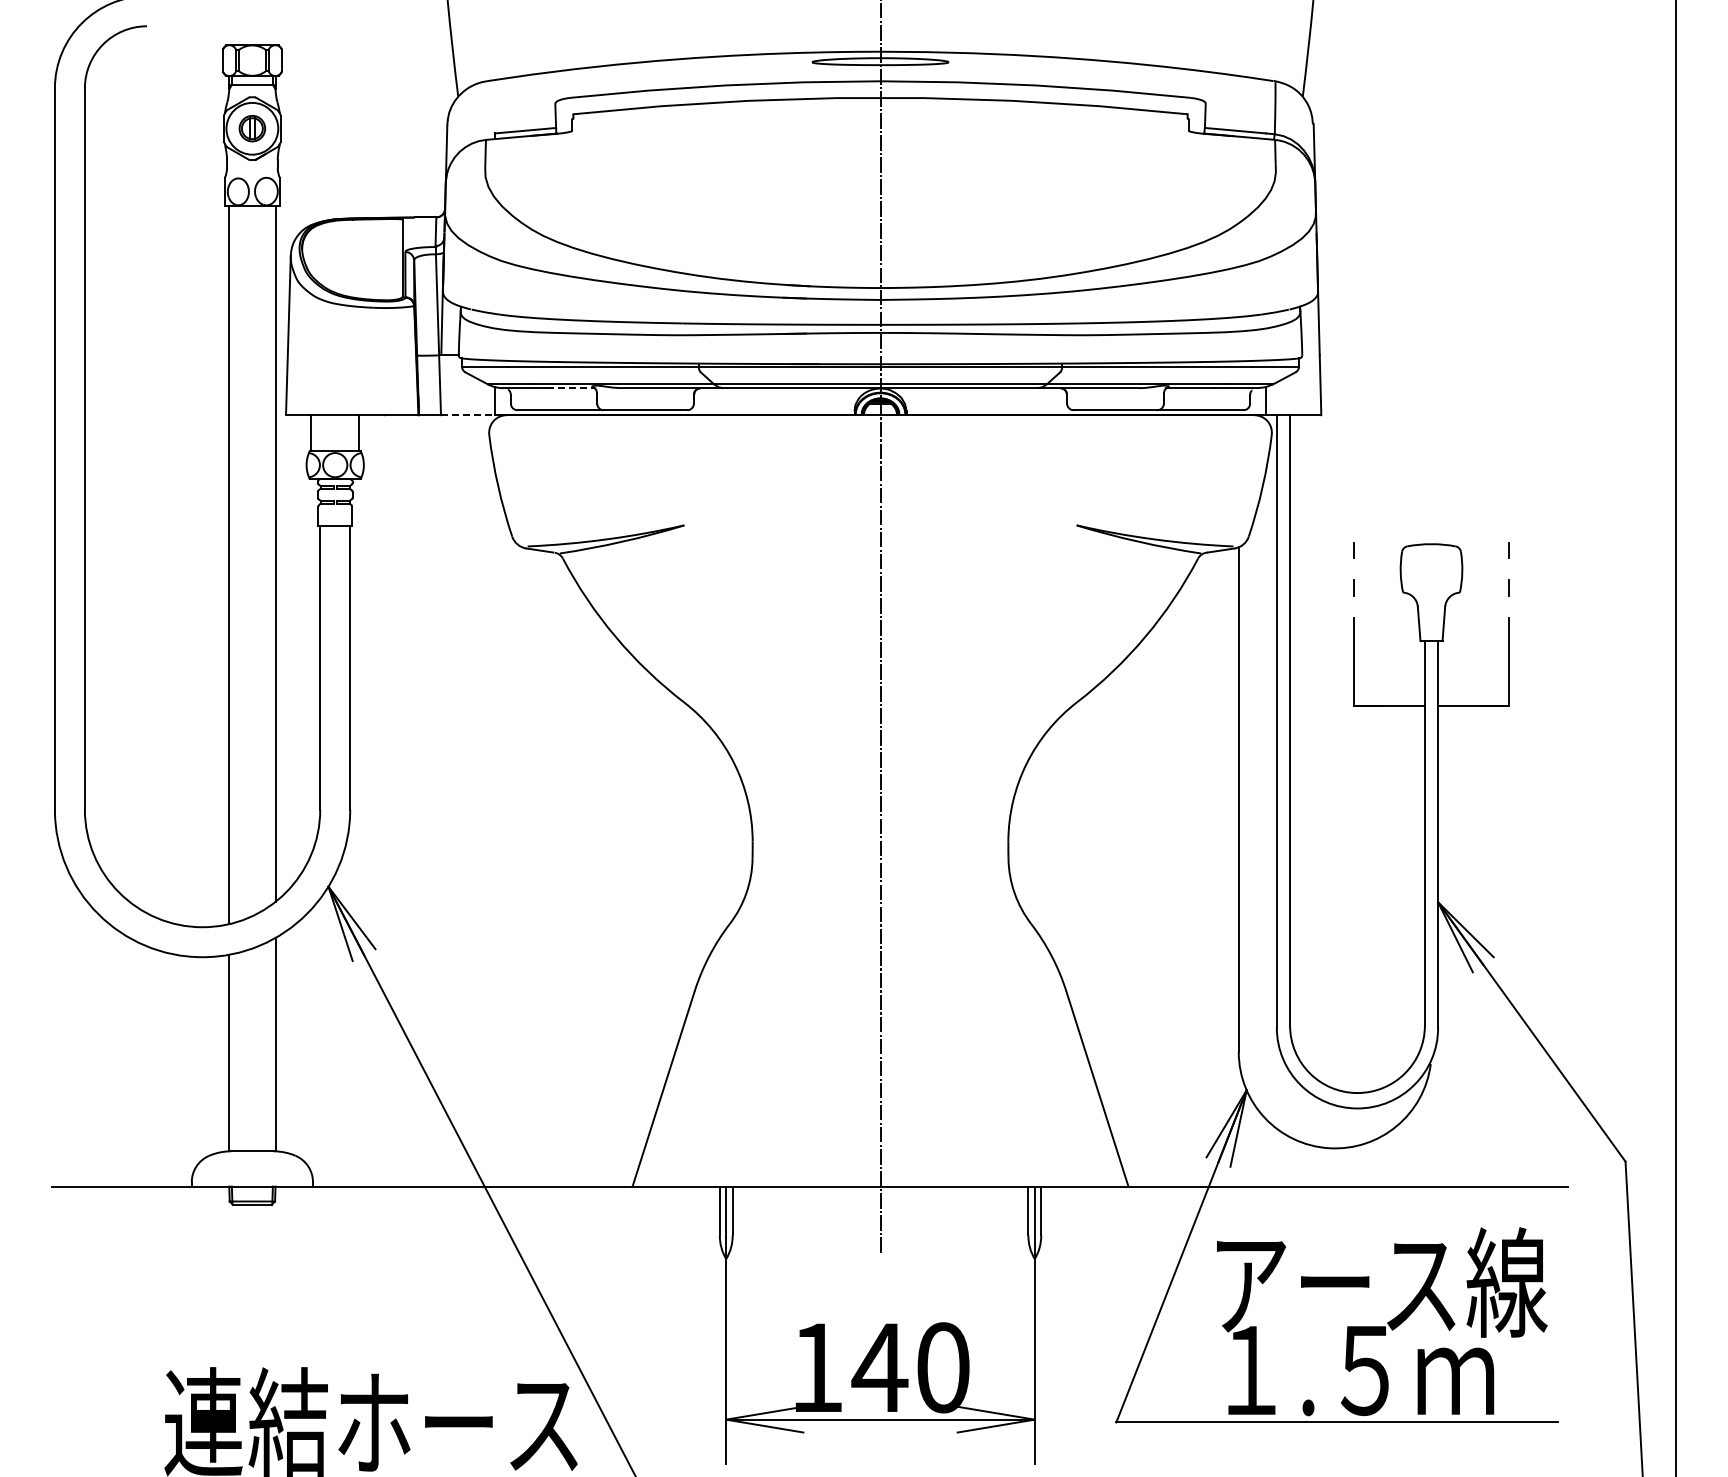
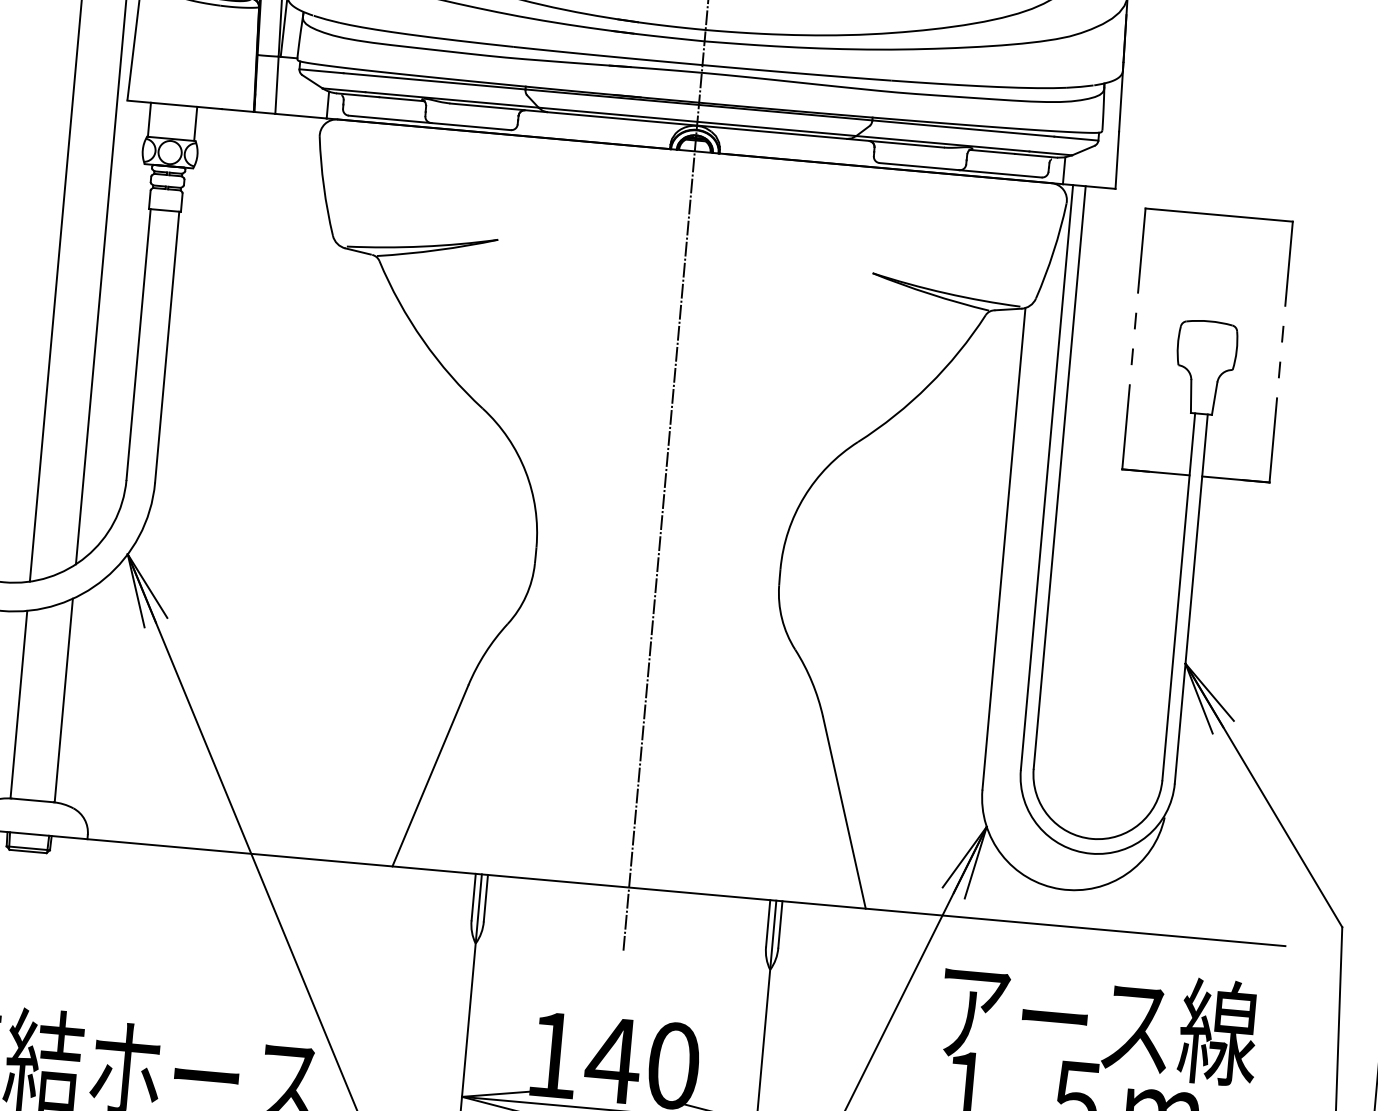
line: (571, 388) -> (402, 99), dashed -> solid
line: (467, 415) -> (300, 116), dashed -> solid
part: (1431, 433) -> (1219, 215), added

